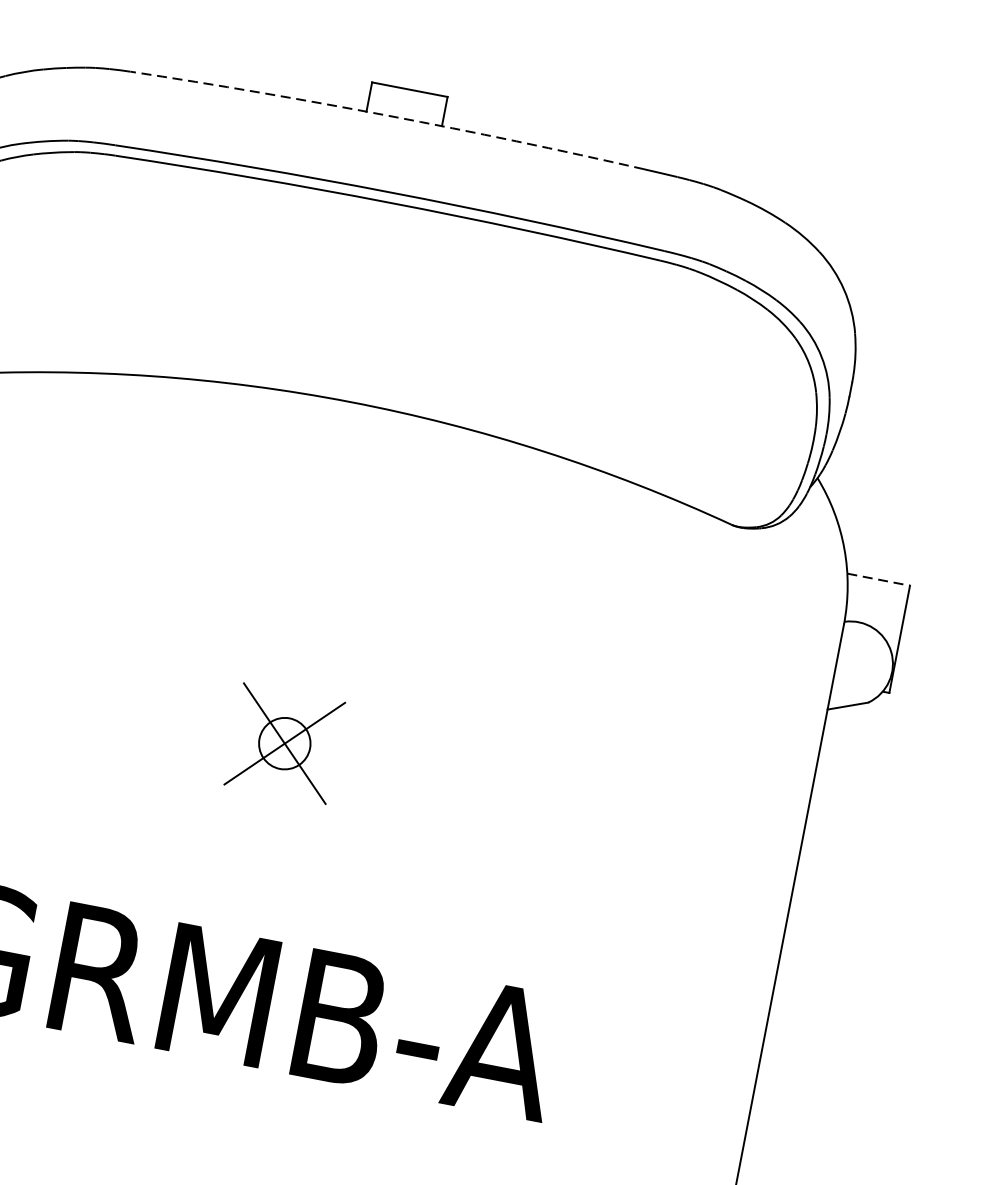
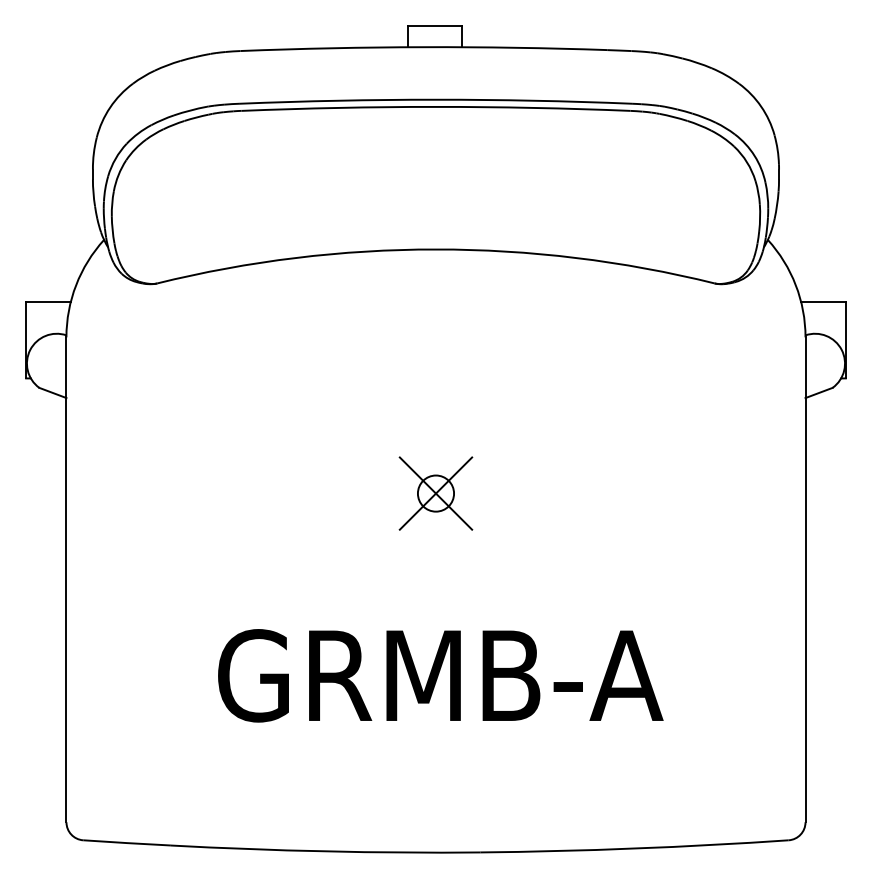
arc: (387, 116) -> (423, 47), dashed -> solid
line: (878, 579) -> (823, 301), dashed -> solid

